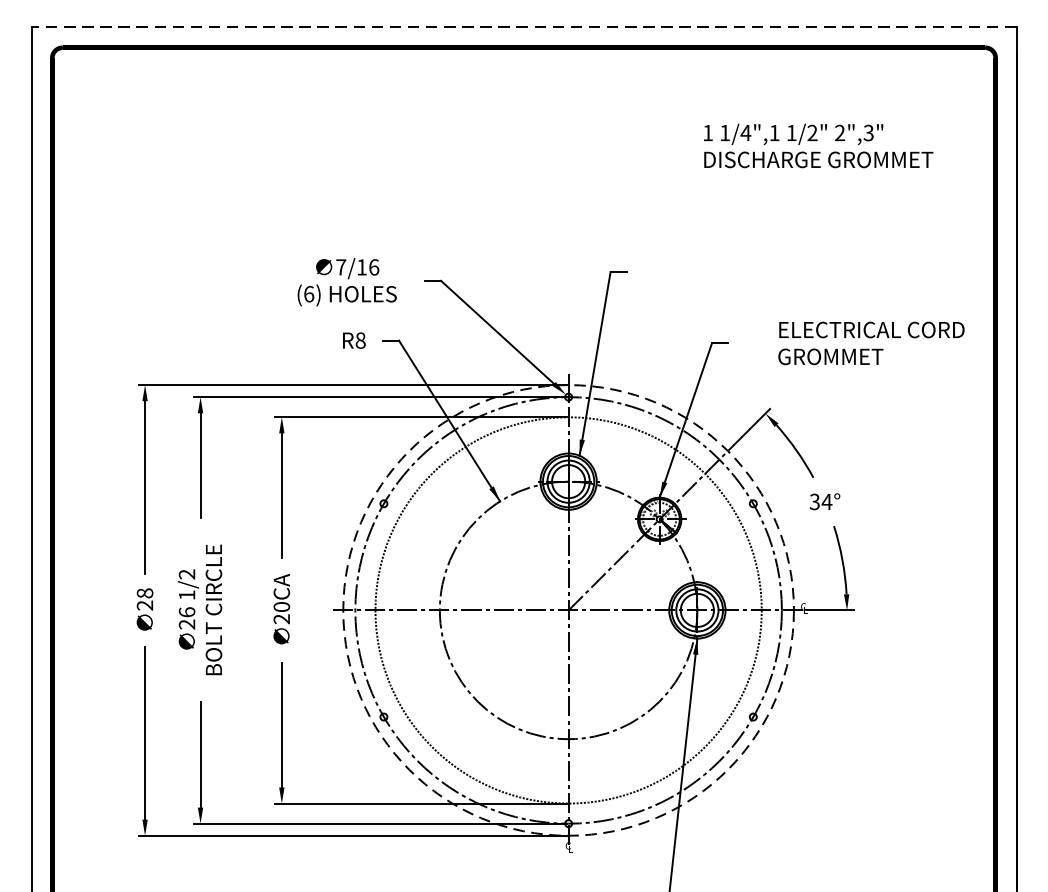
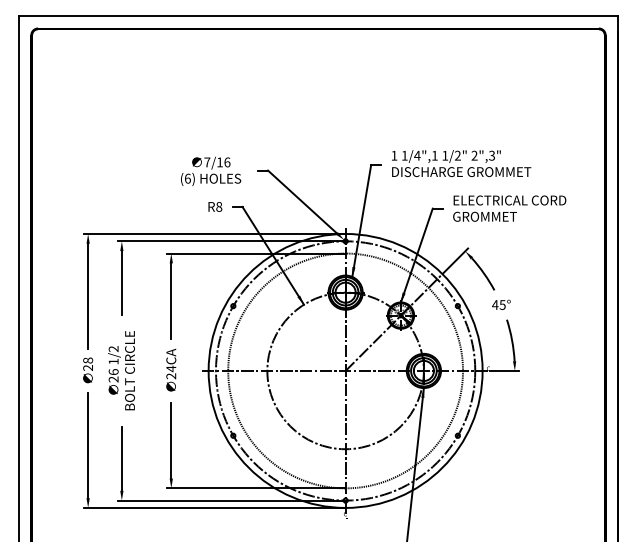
line: (524, 27) -> (318, 16), dashed -> solid
text: (818, 145) -> (461, 163), moved
text: (871, 343) -> (509, 208), moved
text: (820, 501) -> (498, 304), 34° -> 45°
text: (282, 606) -> (171, 368), 20CA -> 24CA
circle: (568, 609) -> (345, 370), dashed -> solid

